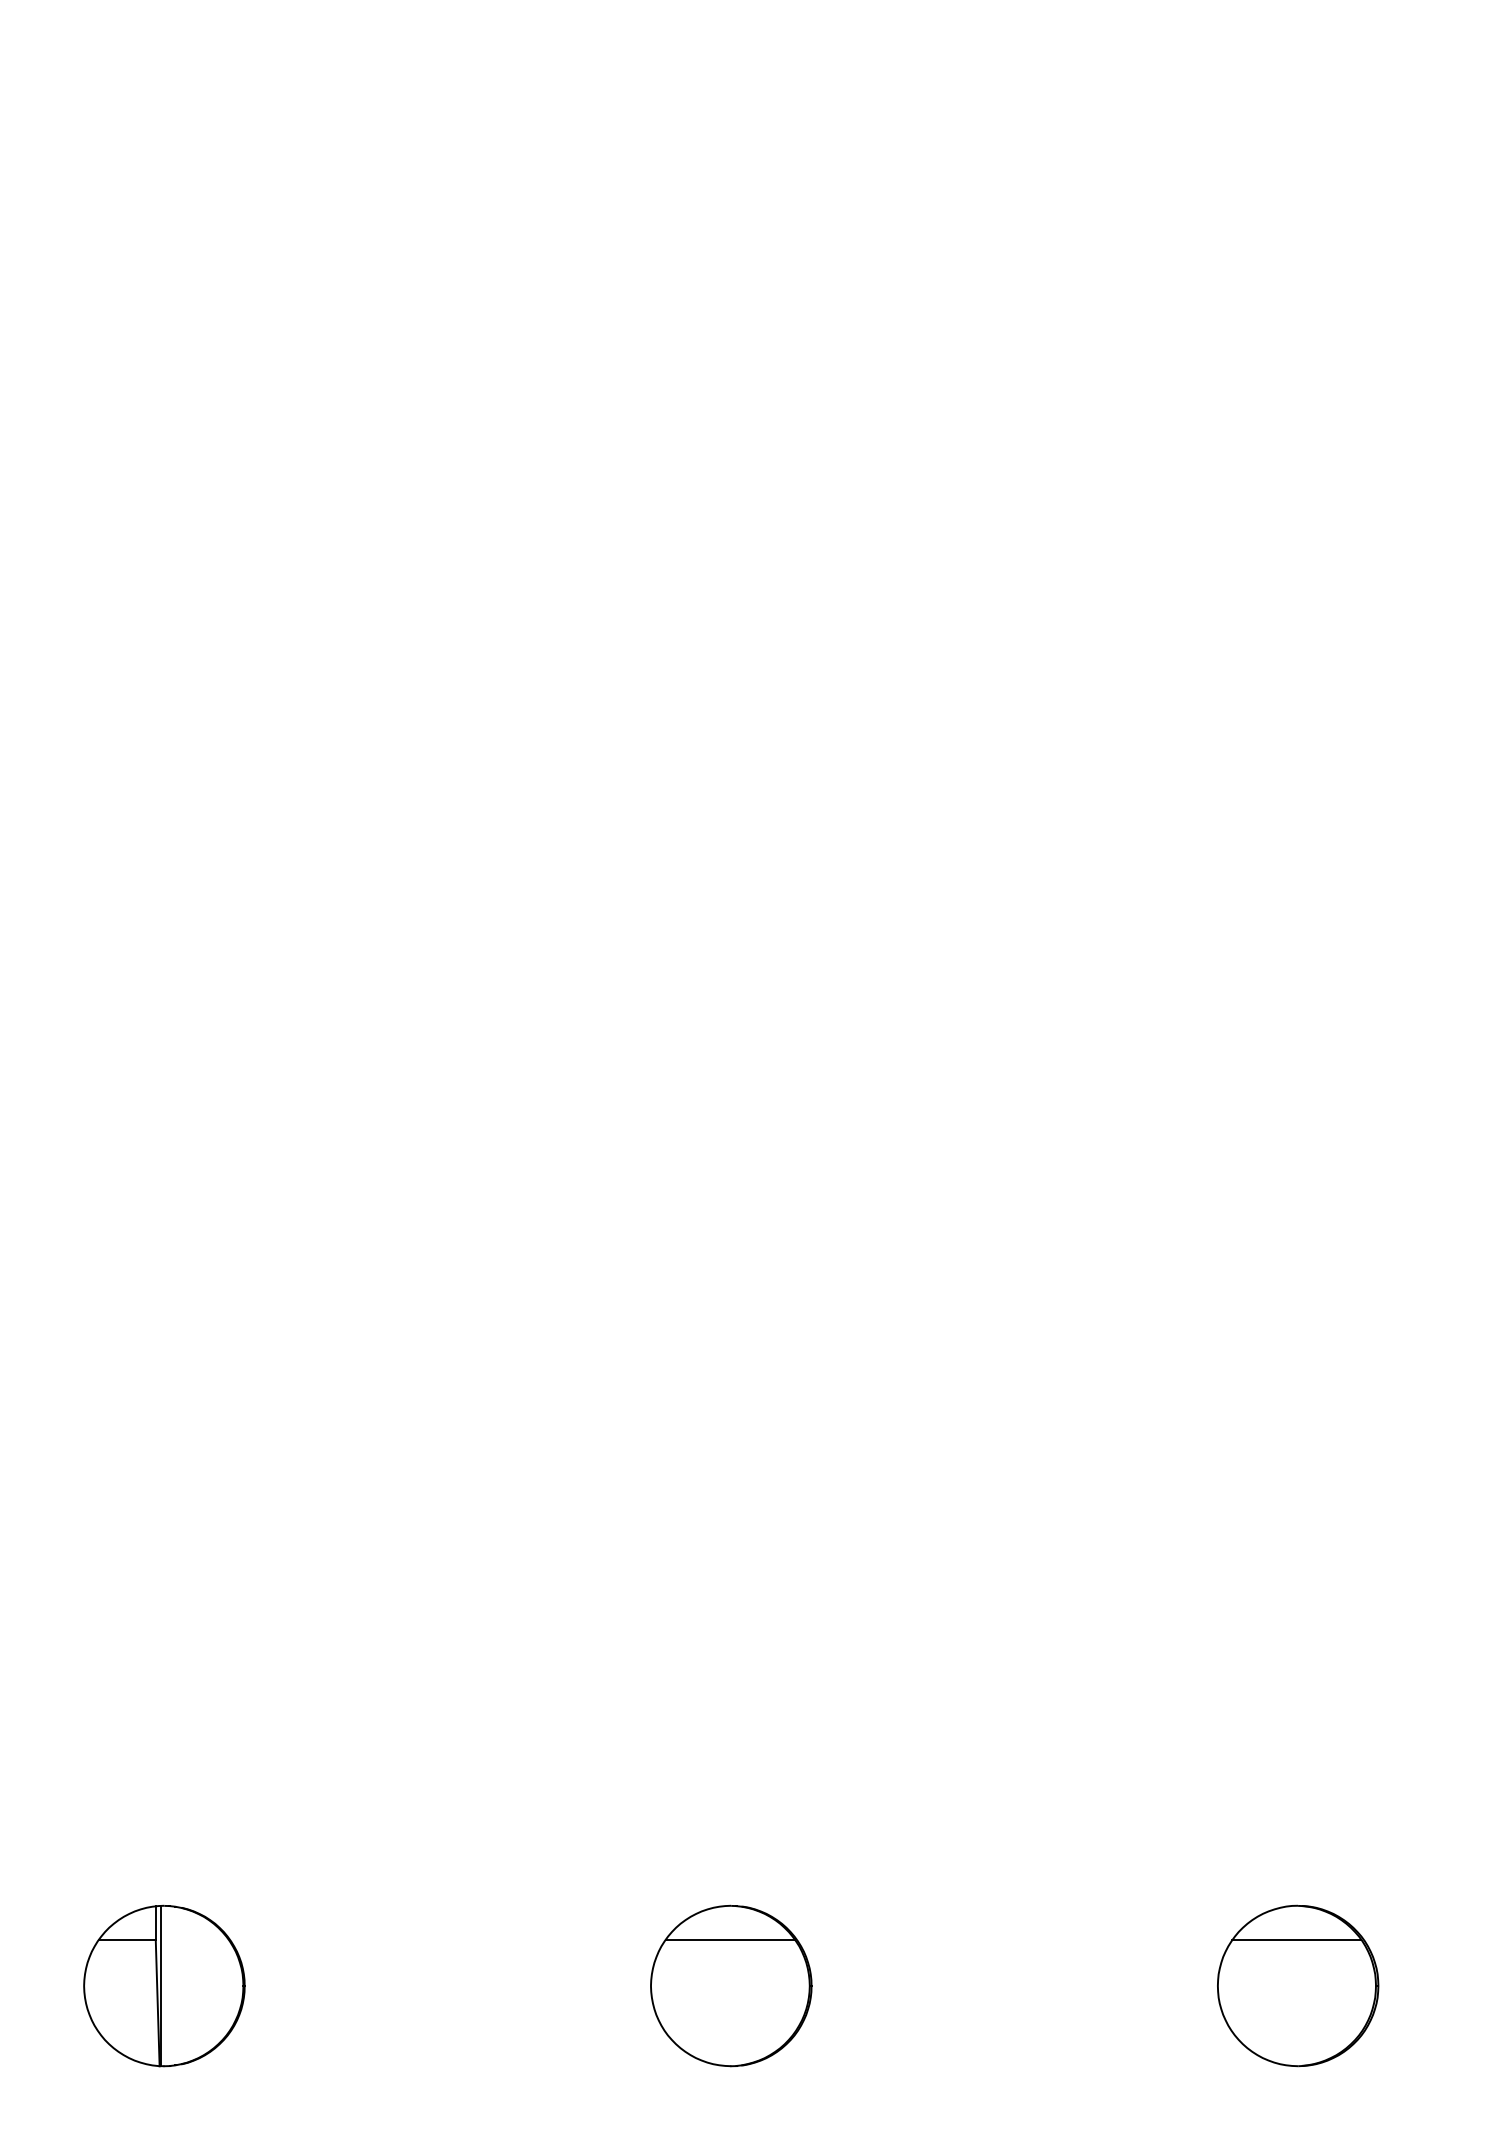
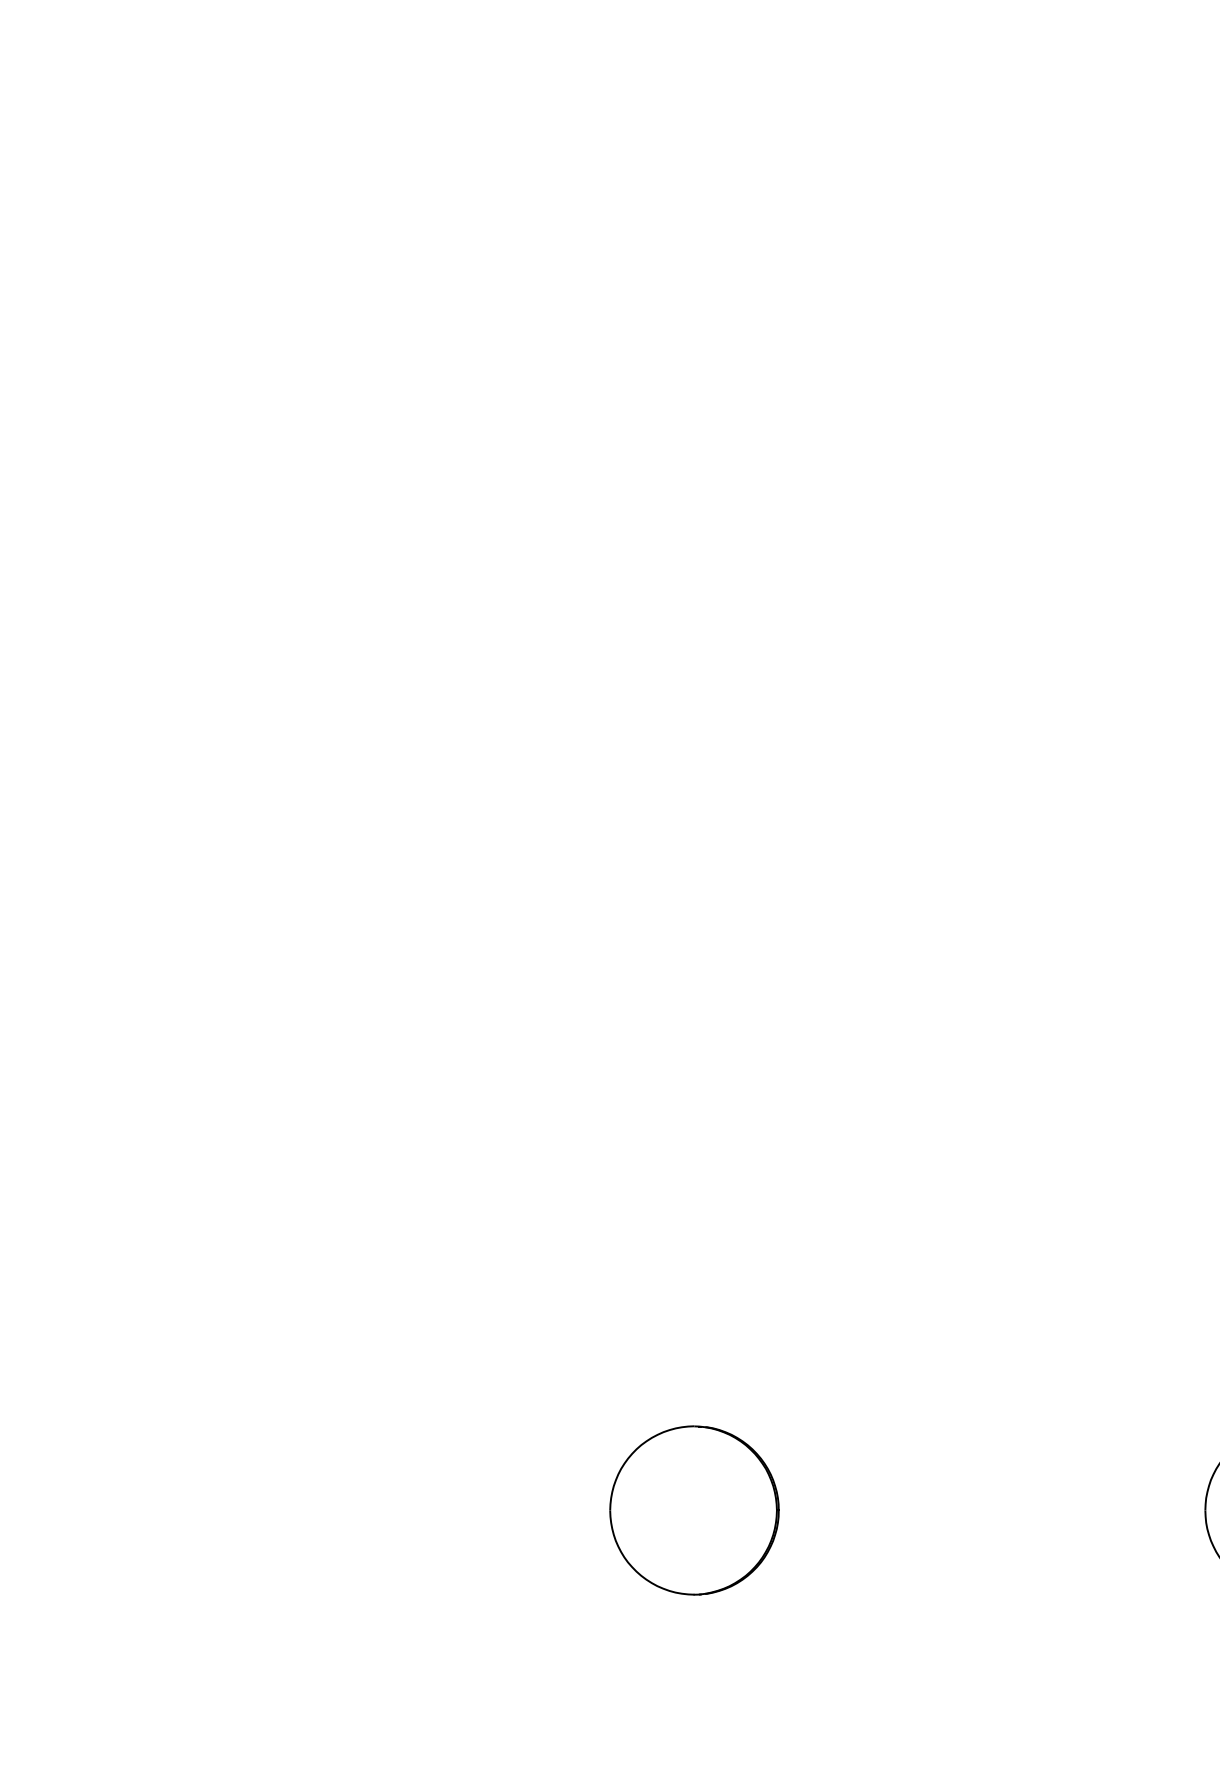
line: (730, 1939) -> (693, 1461), removed
part: (164, 1985) -> (99, 1509), removed

